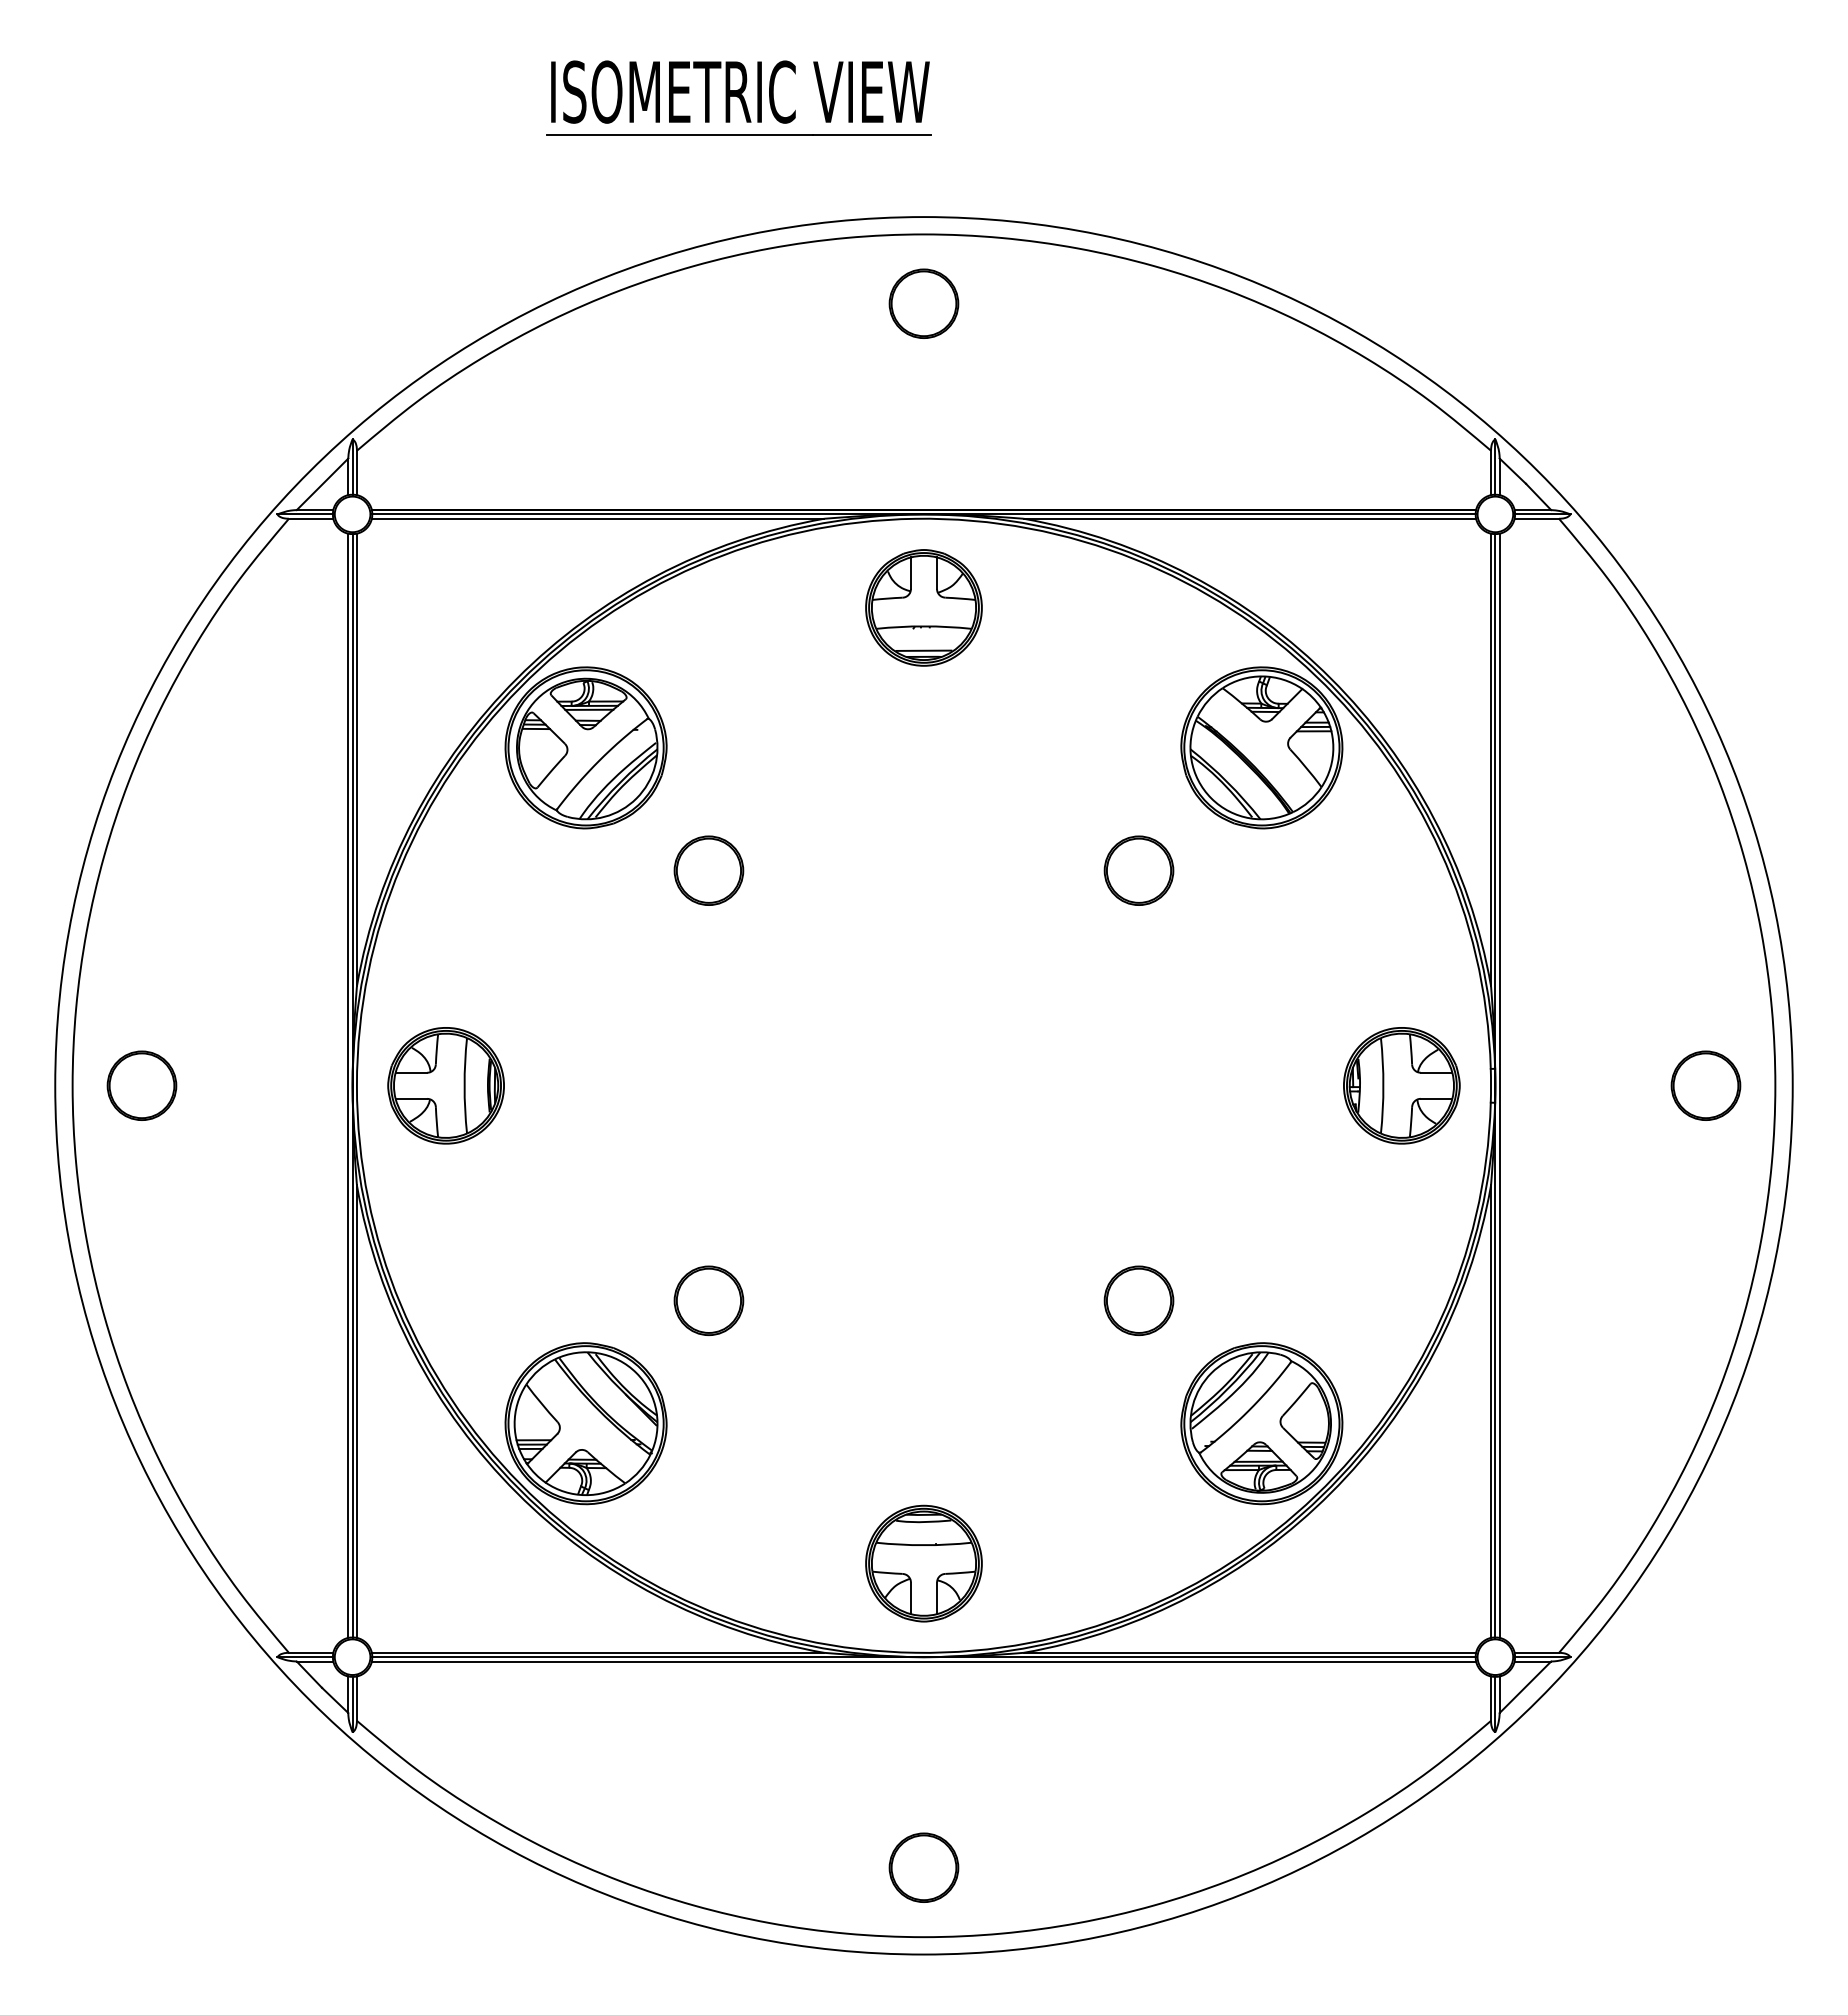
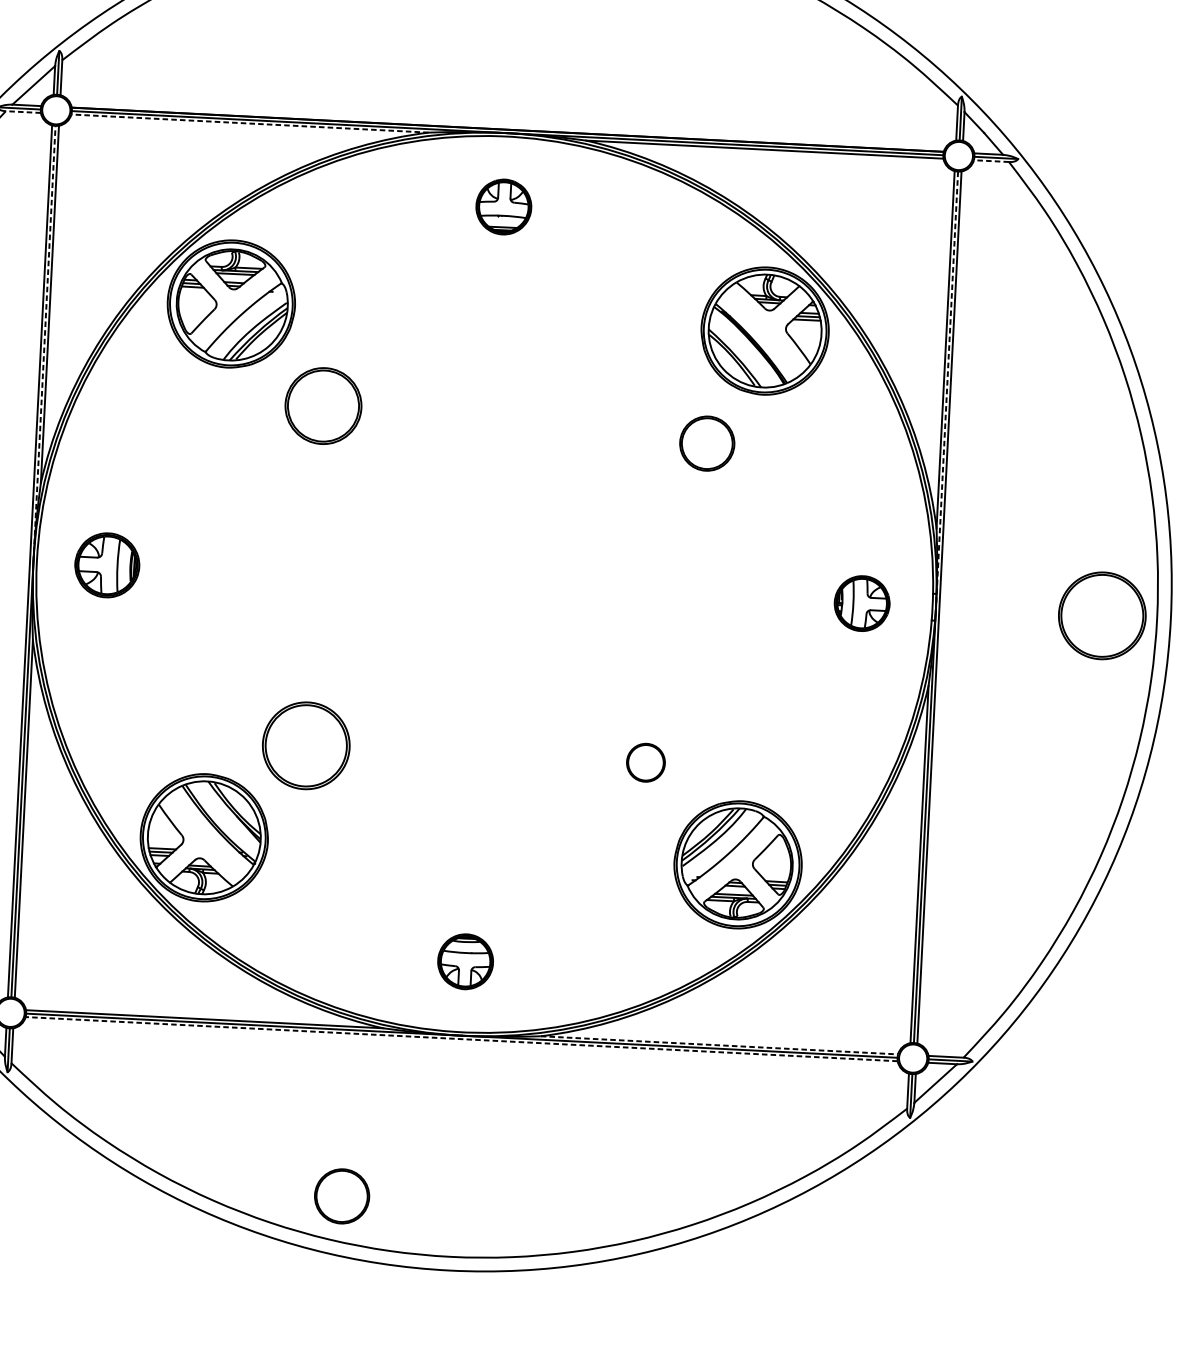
line: (310, 518) -> (22, 111), solid -> dashed
line: (597, 518) -> (249, 123), solid -> dashed
line: (1536, 518) -> (991, 160), solid -> dashed
part: (923, 607) -> (503, 206), size x0.6
line: (352, 809) -> (44, 343), solid -> dashed
line: (1495, 809) -> (947, 389), solid -> dashed
part: (708, 870) -> (323, 405), size x1.4
part: (1138, 870) -> (706, 443), moved
part: (445, 1085) -> (106, 565), size x0.7
part: (1401, 1085) -> (861, 603), size x0.6
part: (1705, 1085) -> (1101, 615), size x1.6
part: (708, 1300) -> (305, 745), size x1.6
part: (1138, 1300) -> (645, 762), size x0.7
part: (923, 1563) -> (465, 961), size x0.6
line: (1250, 1652) -> (719, 1045), solid -> dashed
line: (923, 1661) -> (461, 1039), solid -> dashed
part: (923, 1867) -> (341, 1196), moved

